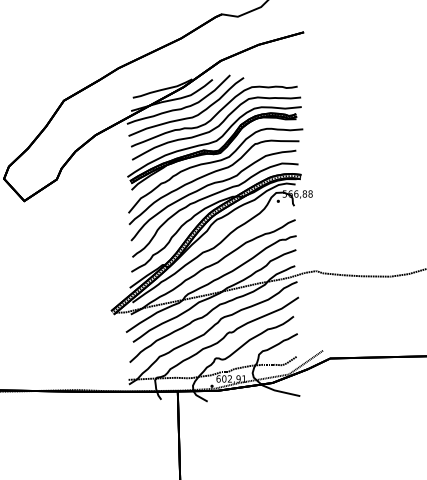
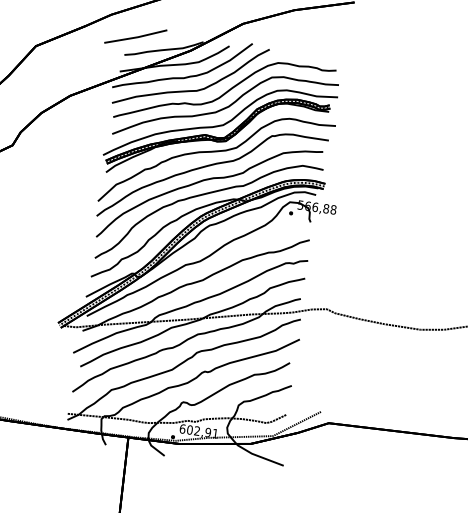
line: (139, 82) -> (135, 36), added

